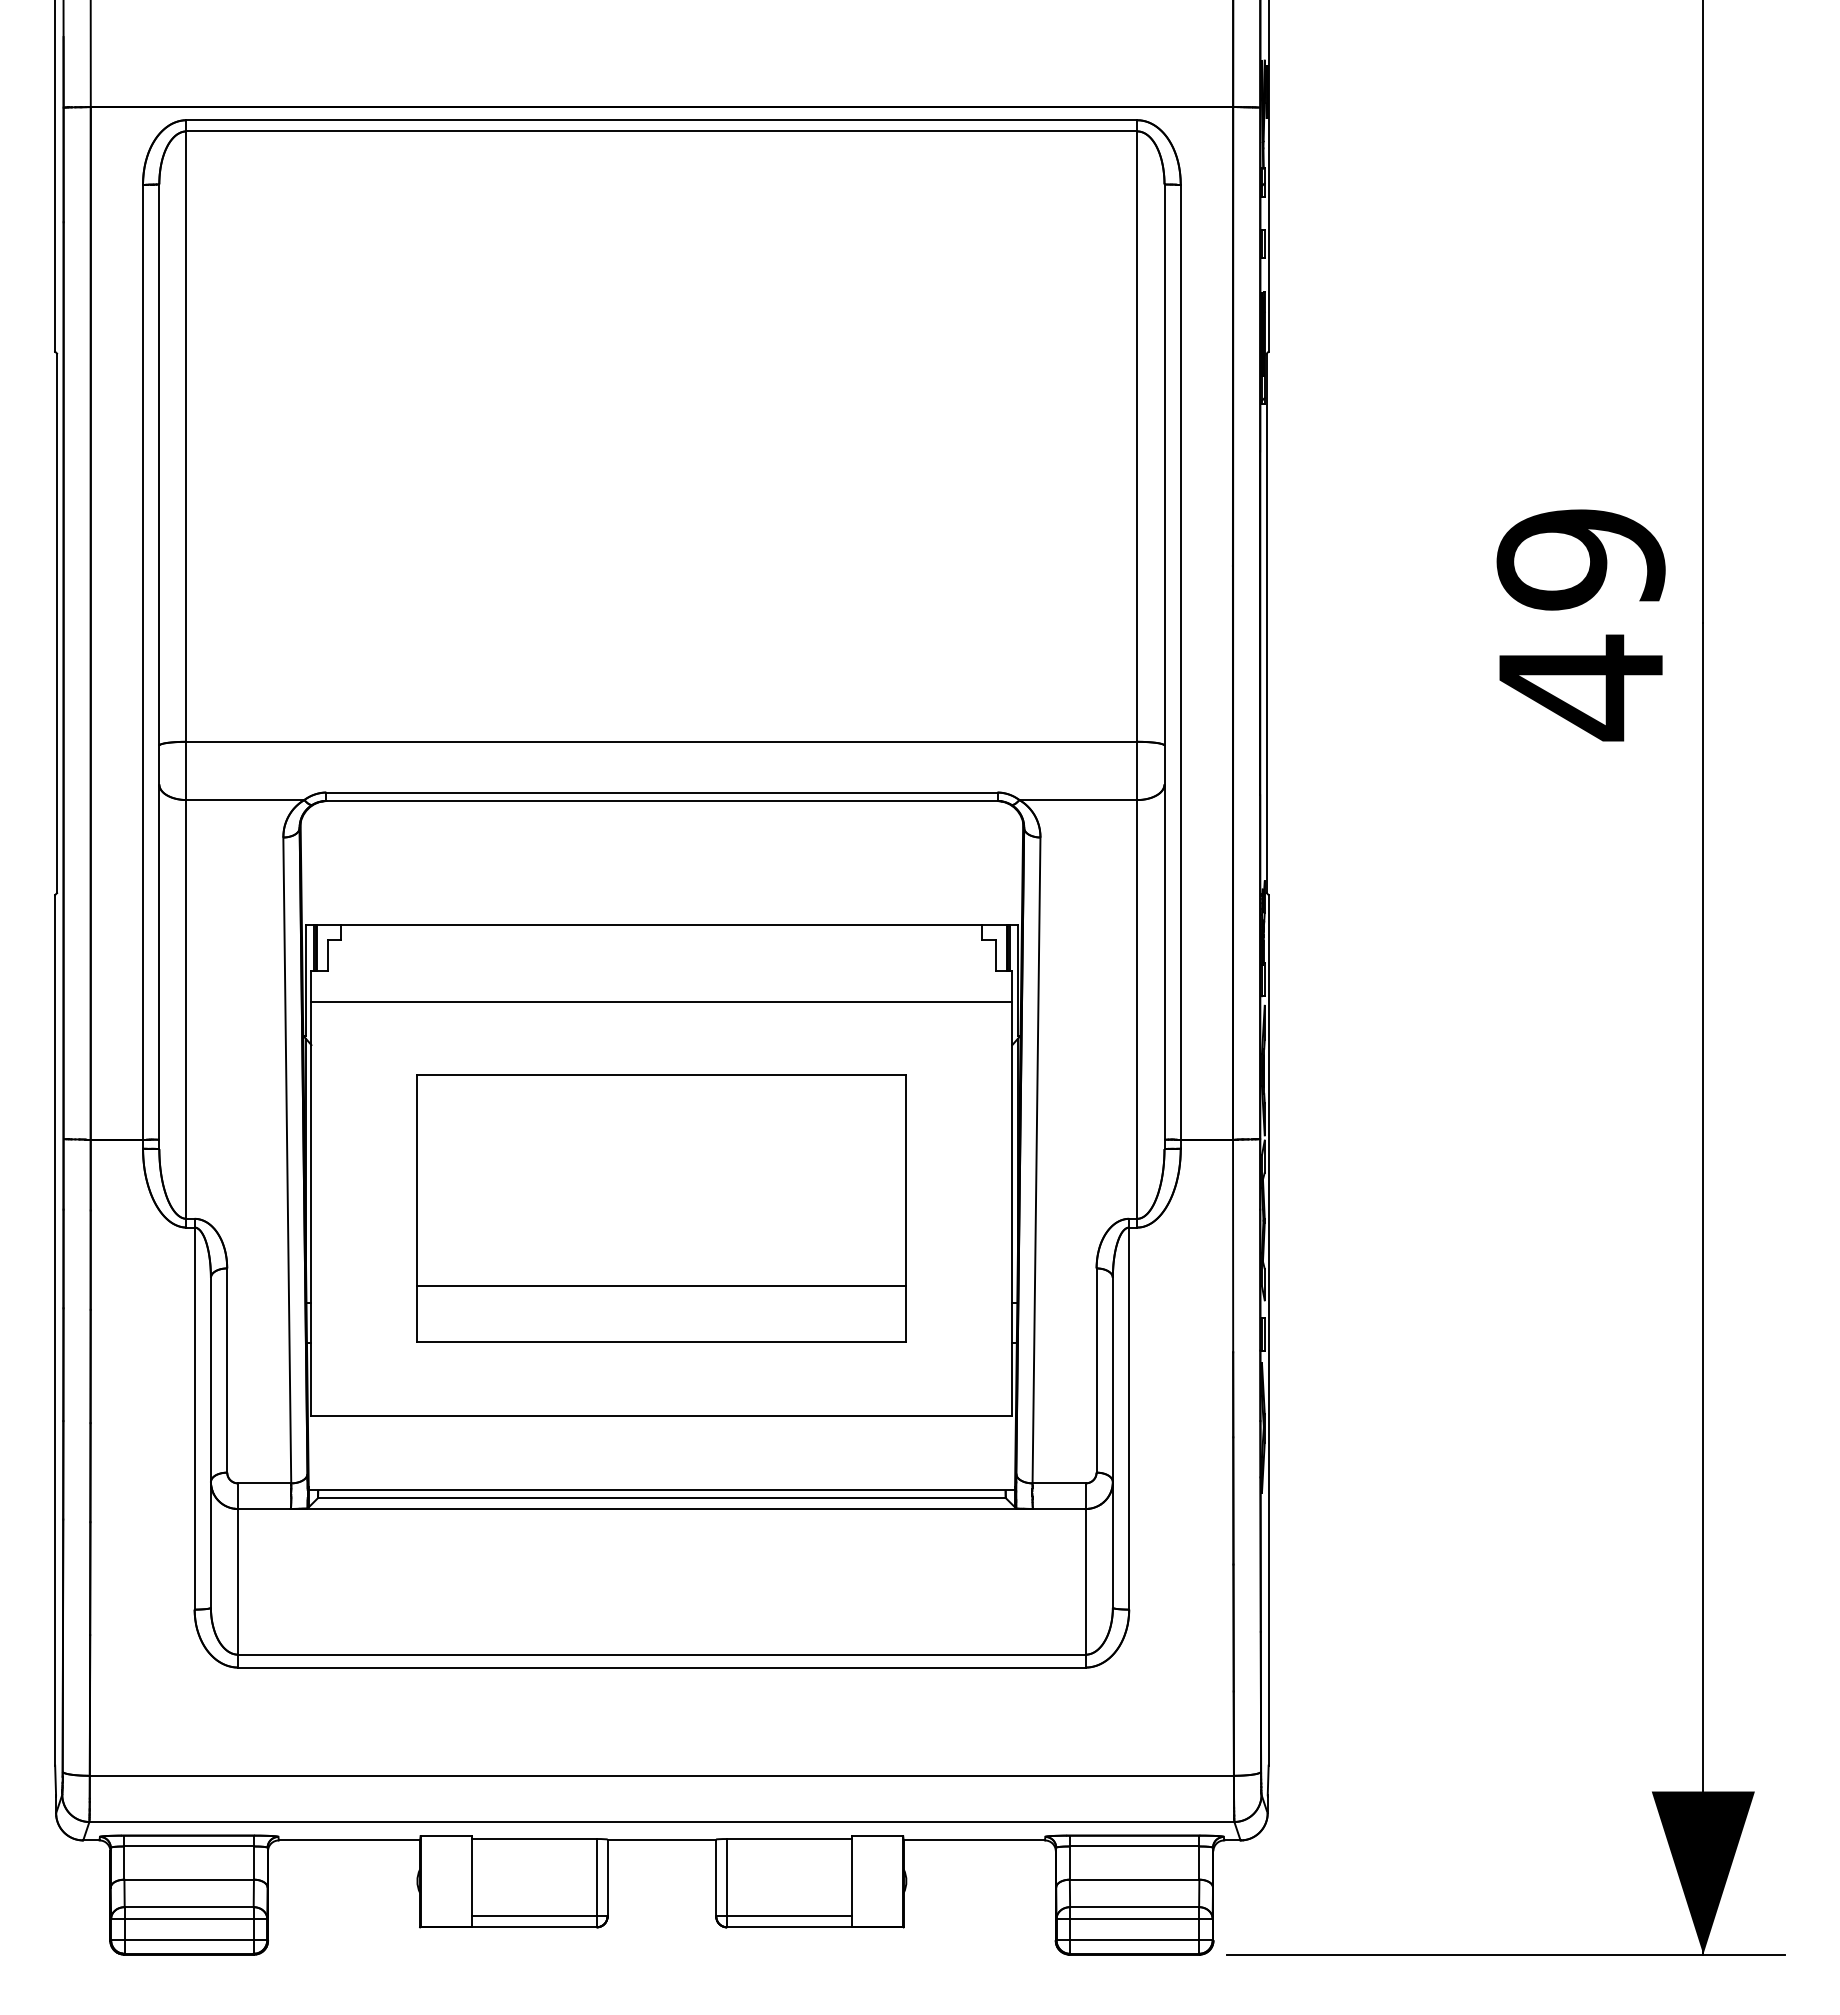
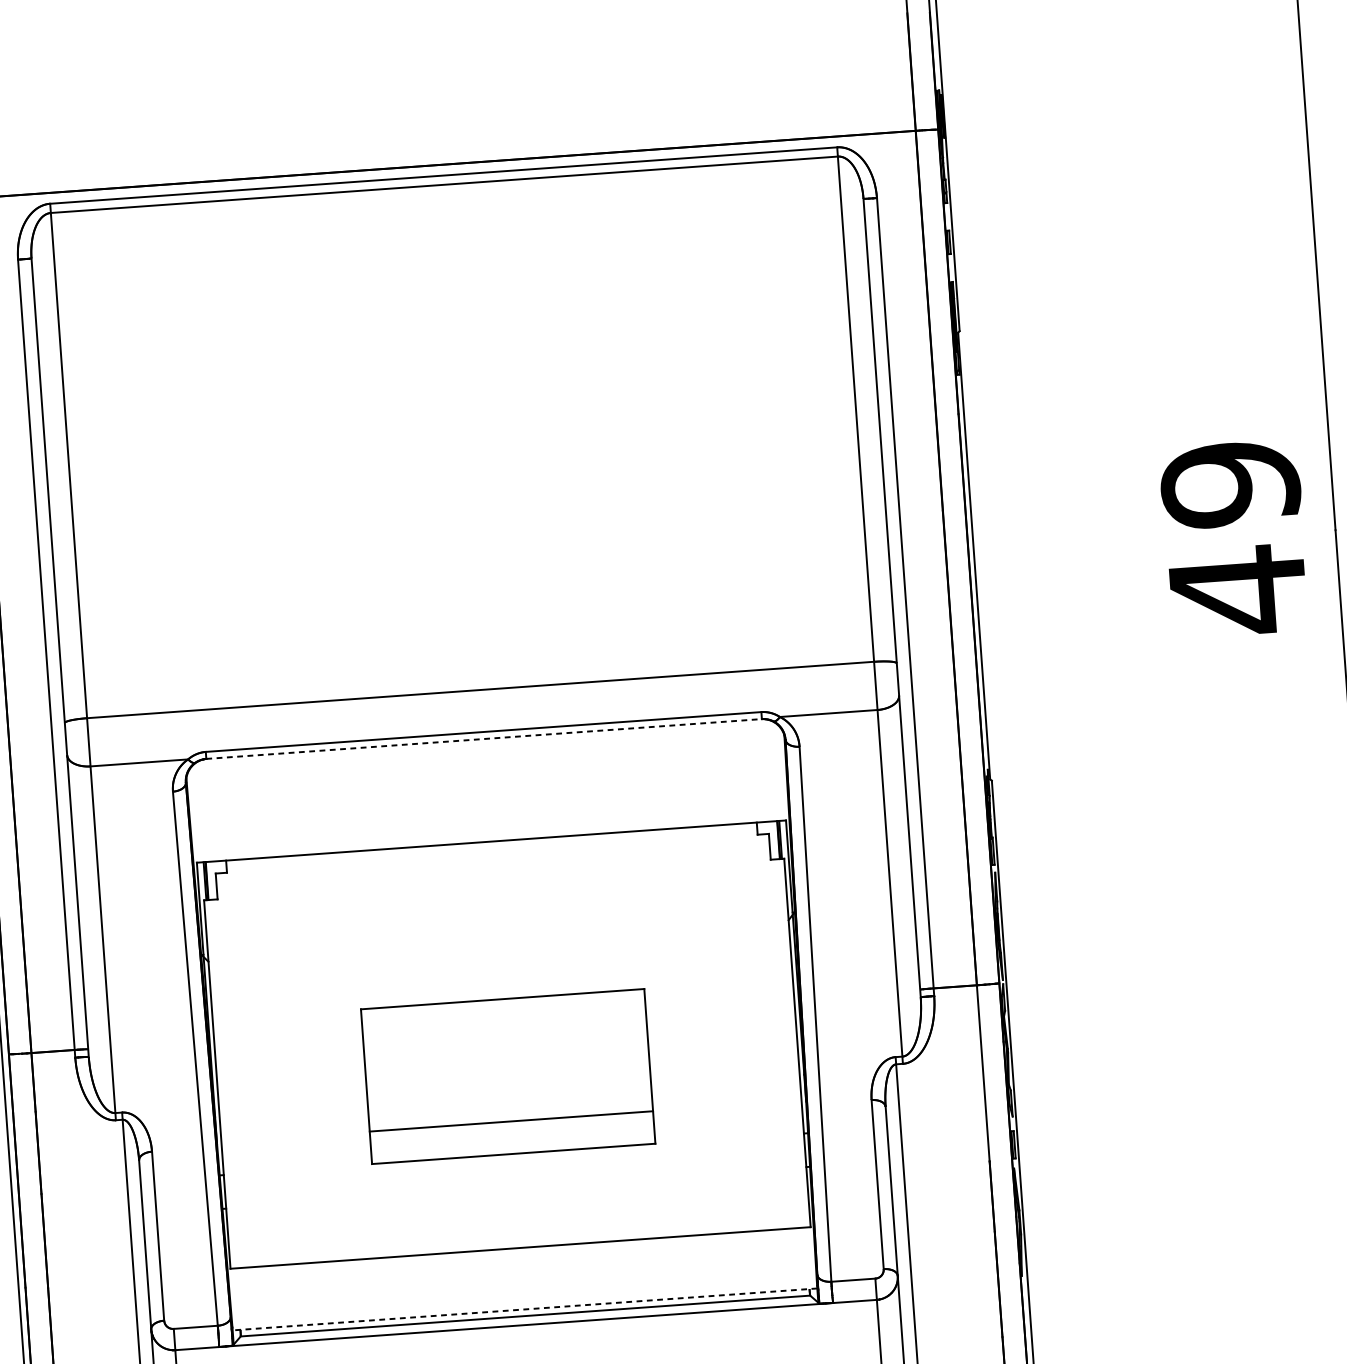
line: (661, 801) -> (483, 739), solid -> dashed
line: (661, 1001) -> (495, 904), removed
part: (661, 1208) -> (507, 1076), size x0.7
line: (661, 1490) -> (524, 1309), solid -> dashed

